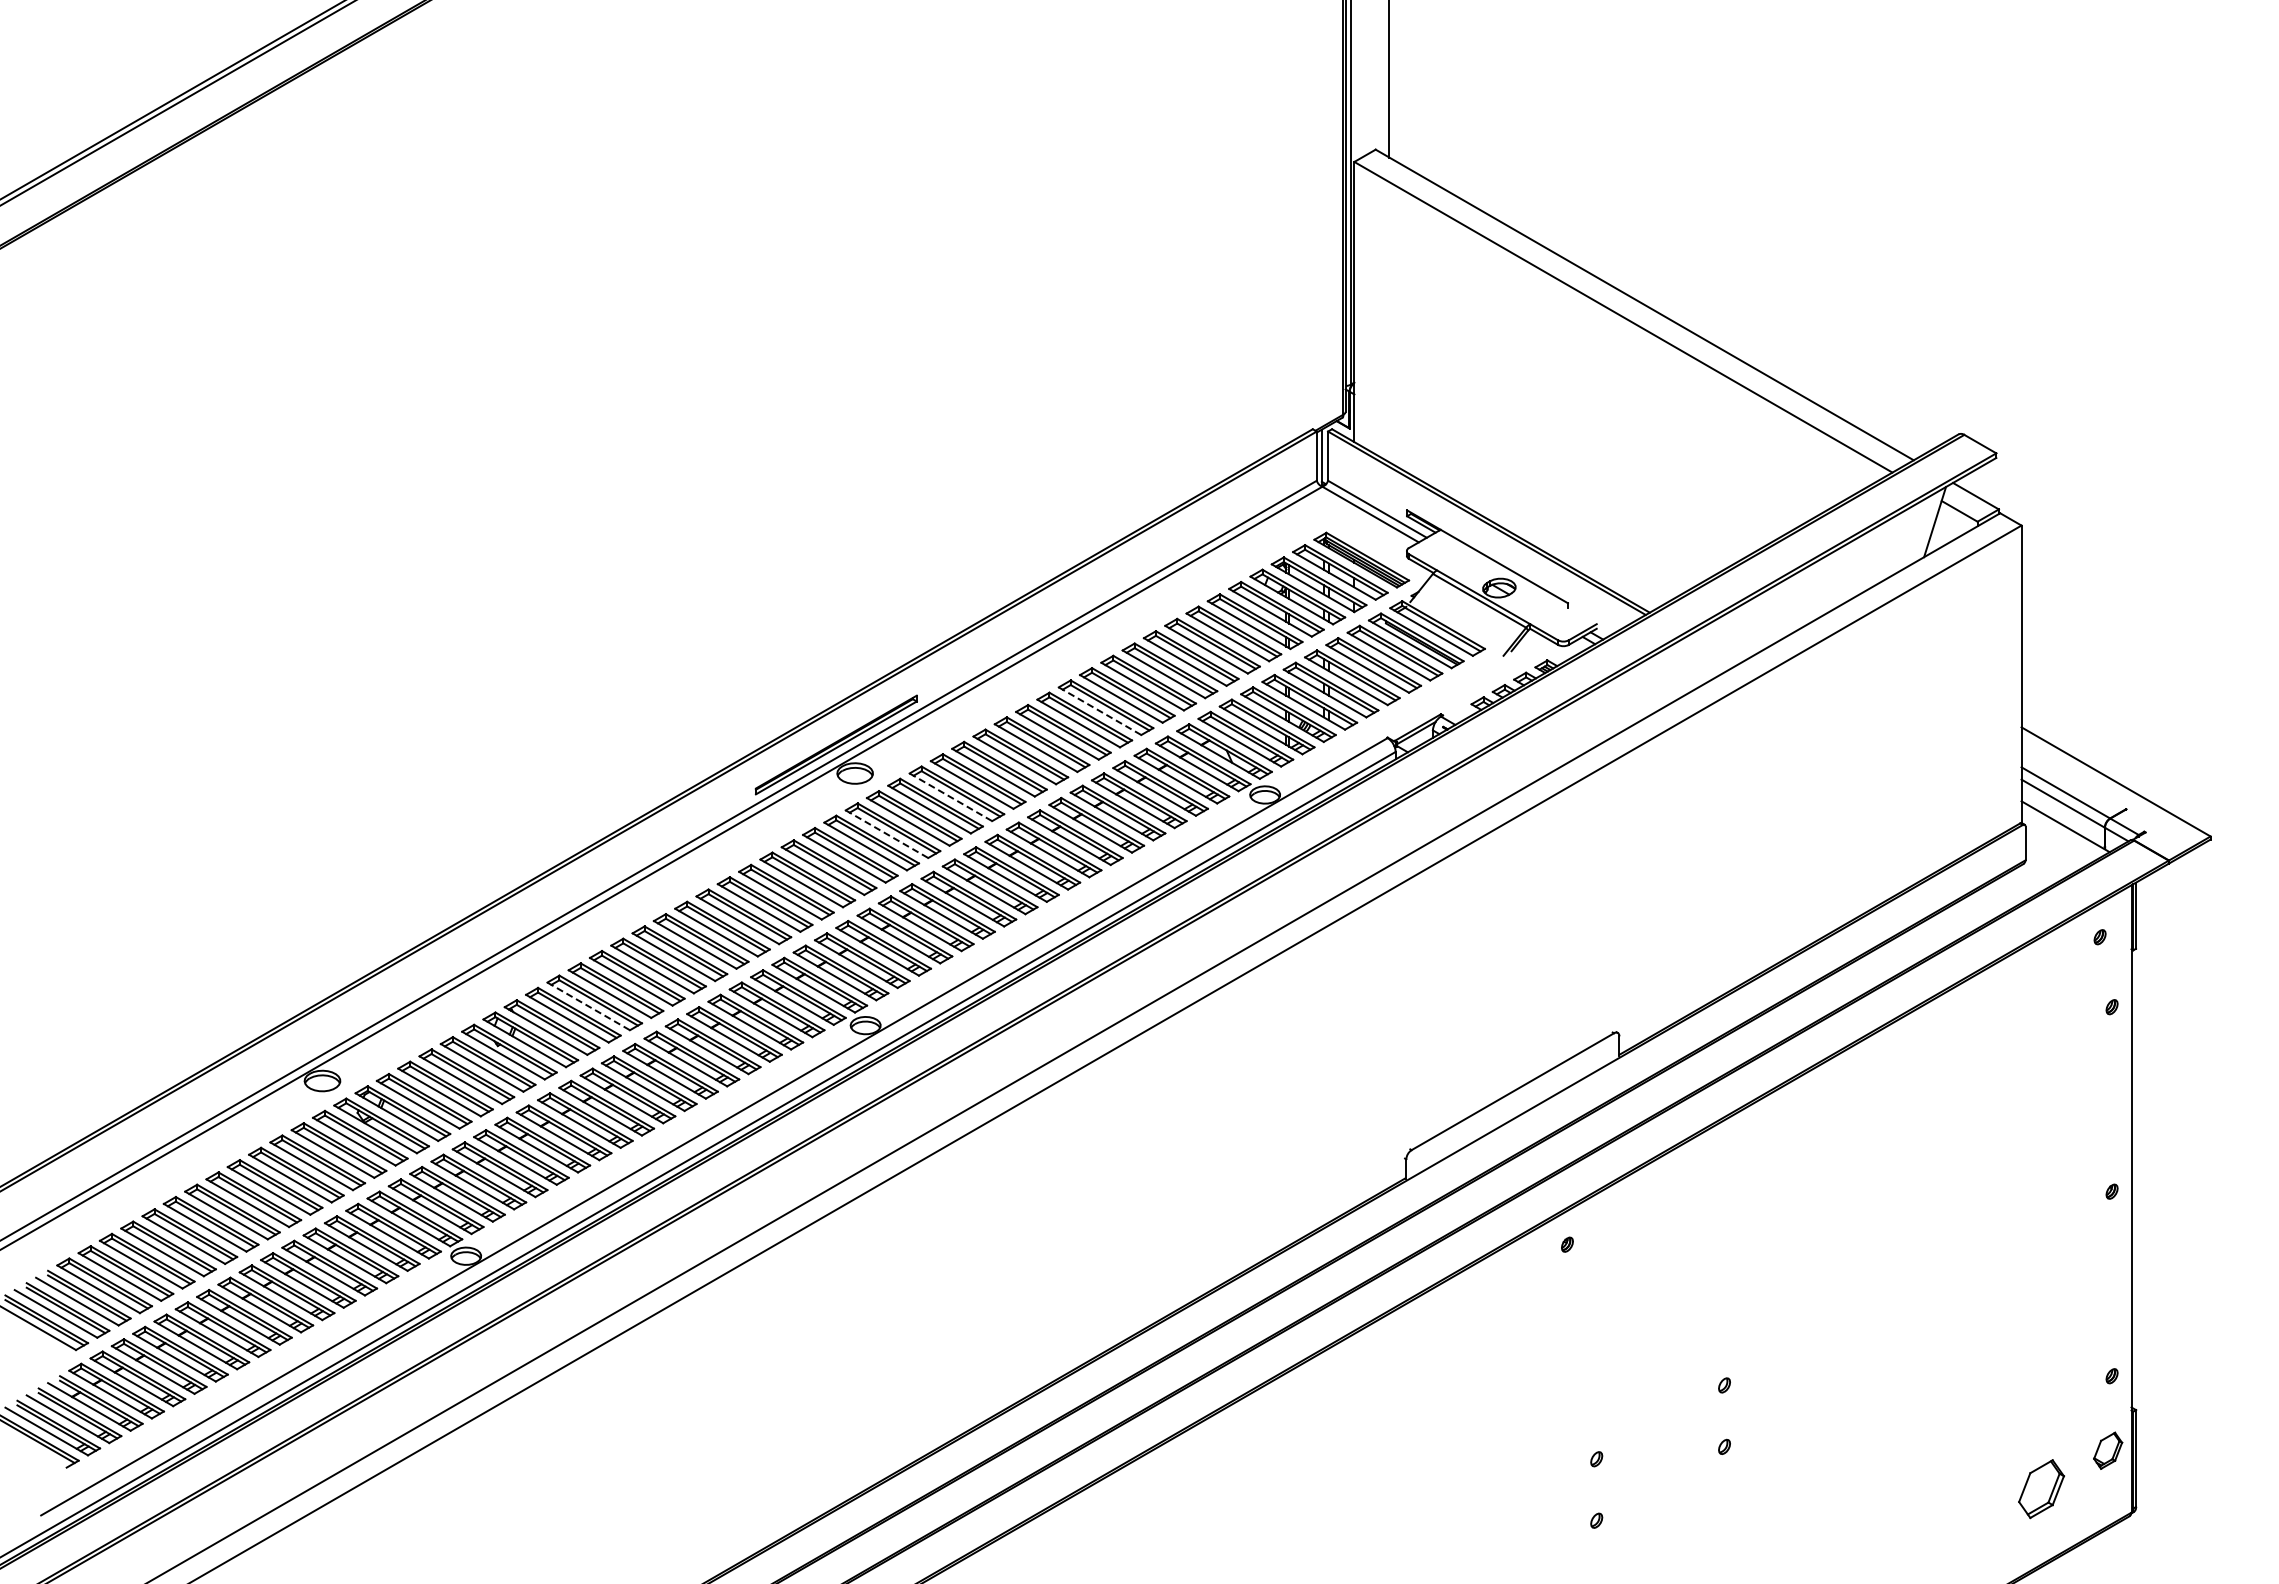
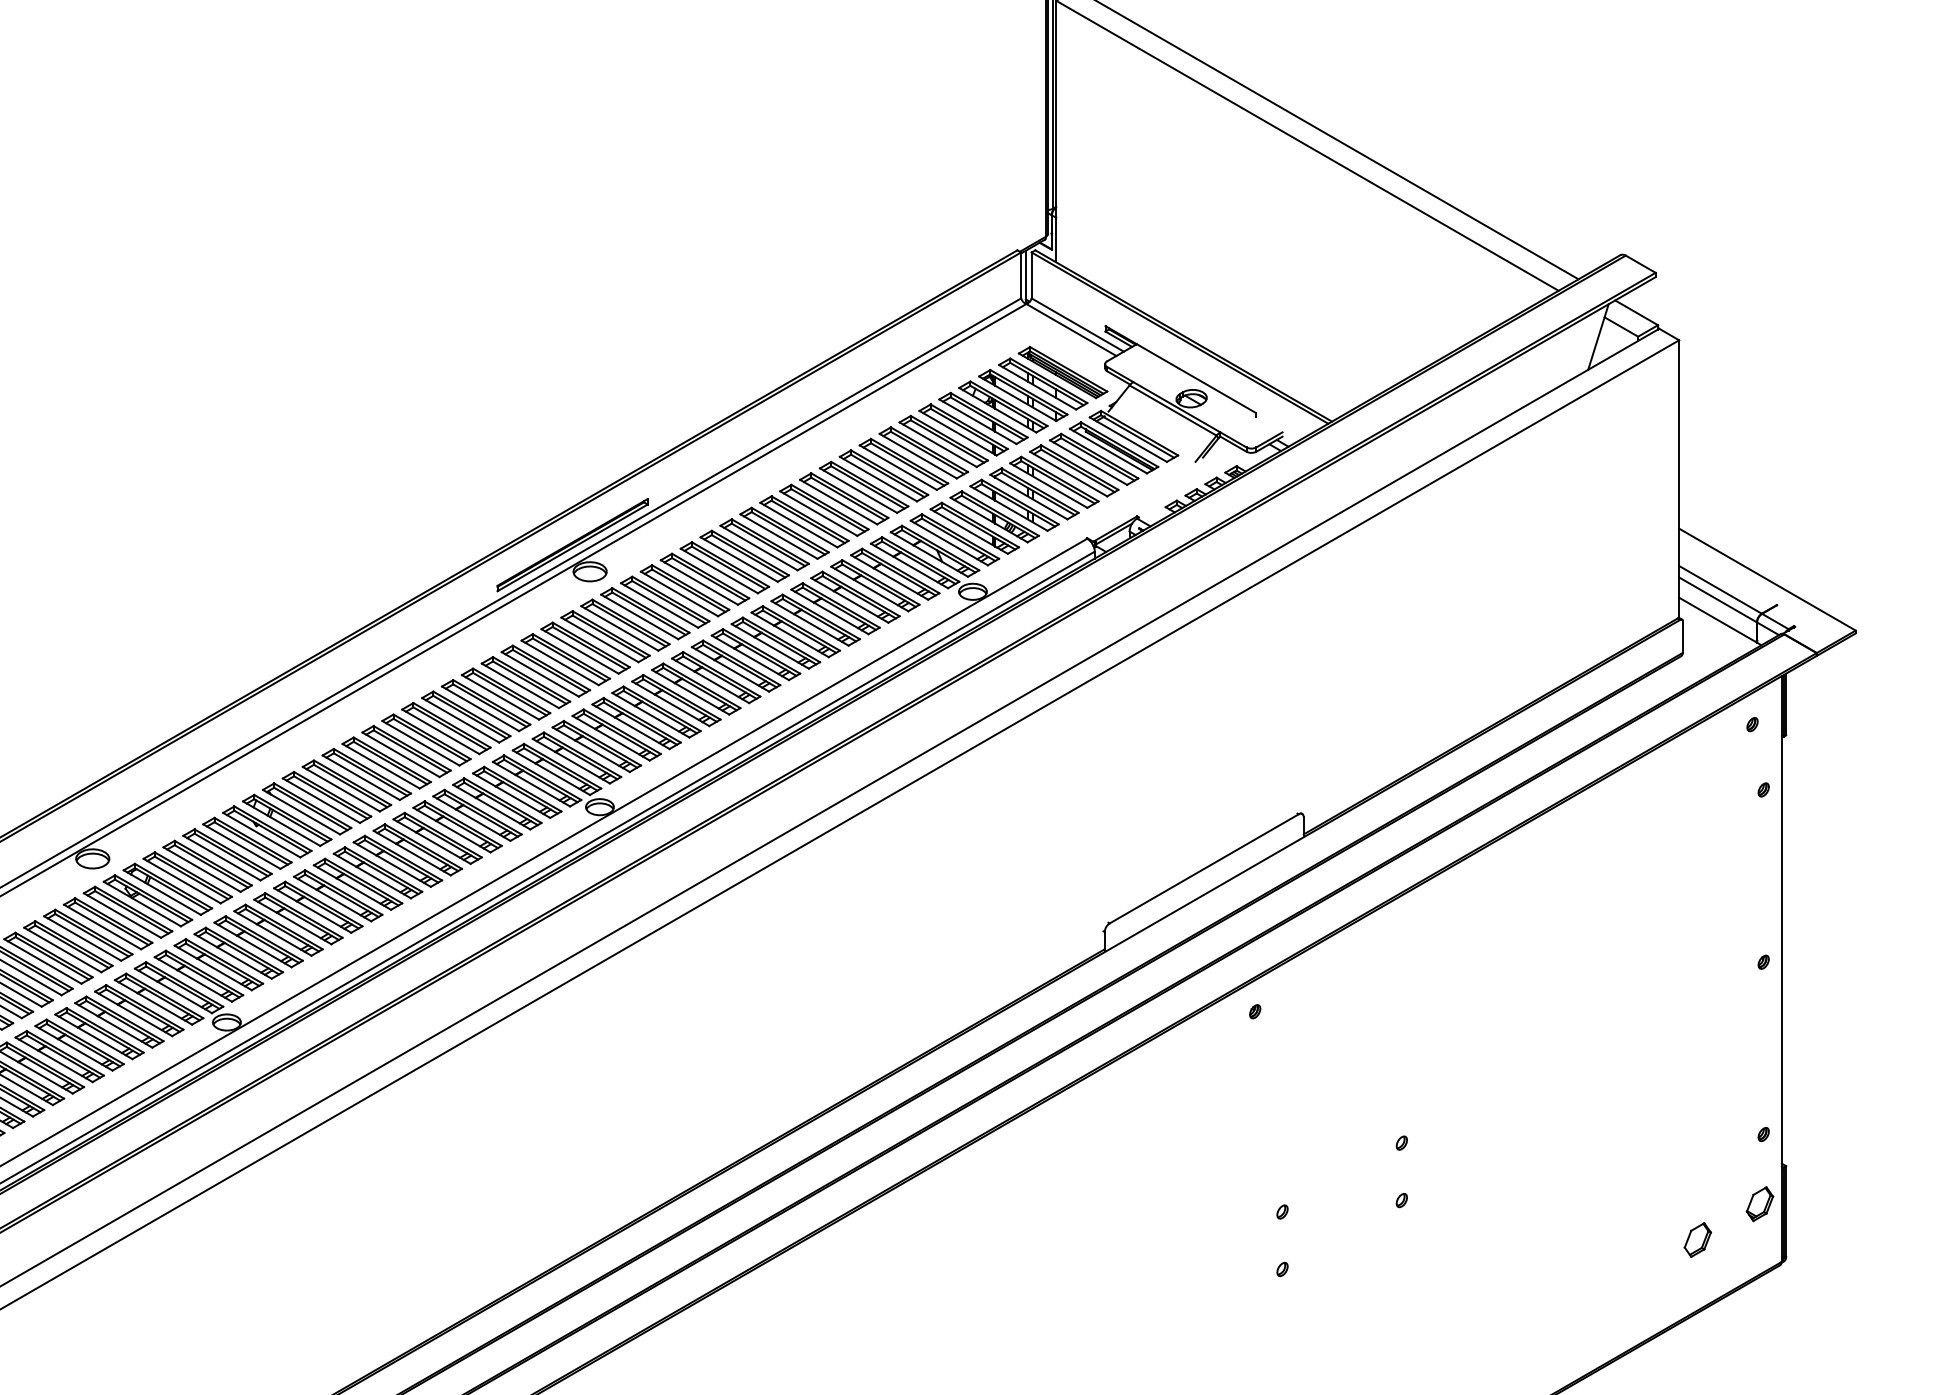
line: (1100, 711) -> (819, 513), dashed -> solid
line: (950, 797) -> (679, 594), dashed -> solid
line: (886, 834) -> (619, 628), dashed -> solid
line: (588, 1006) -> (341, 789), dashed -> solid
part: (2041, 1489) -> (1697, 1240), size x0.62

